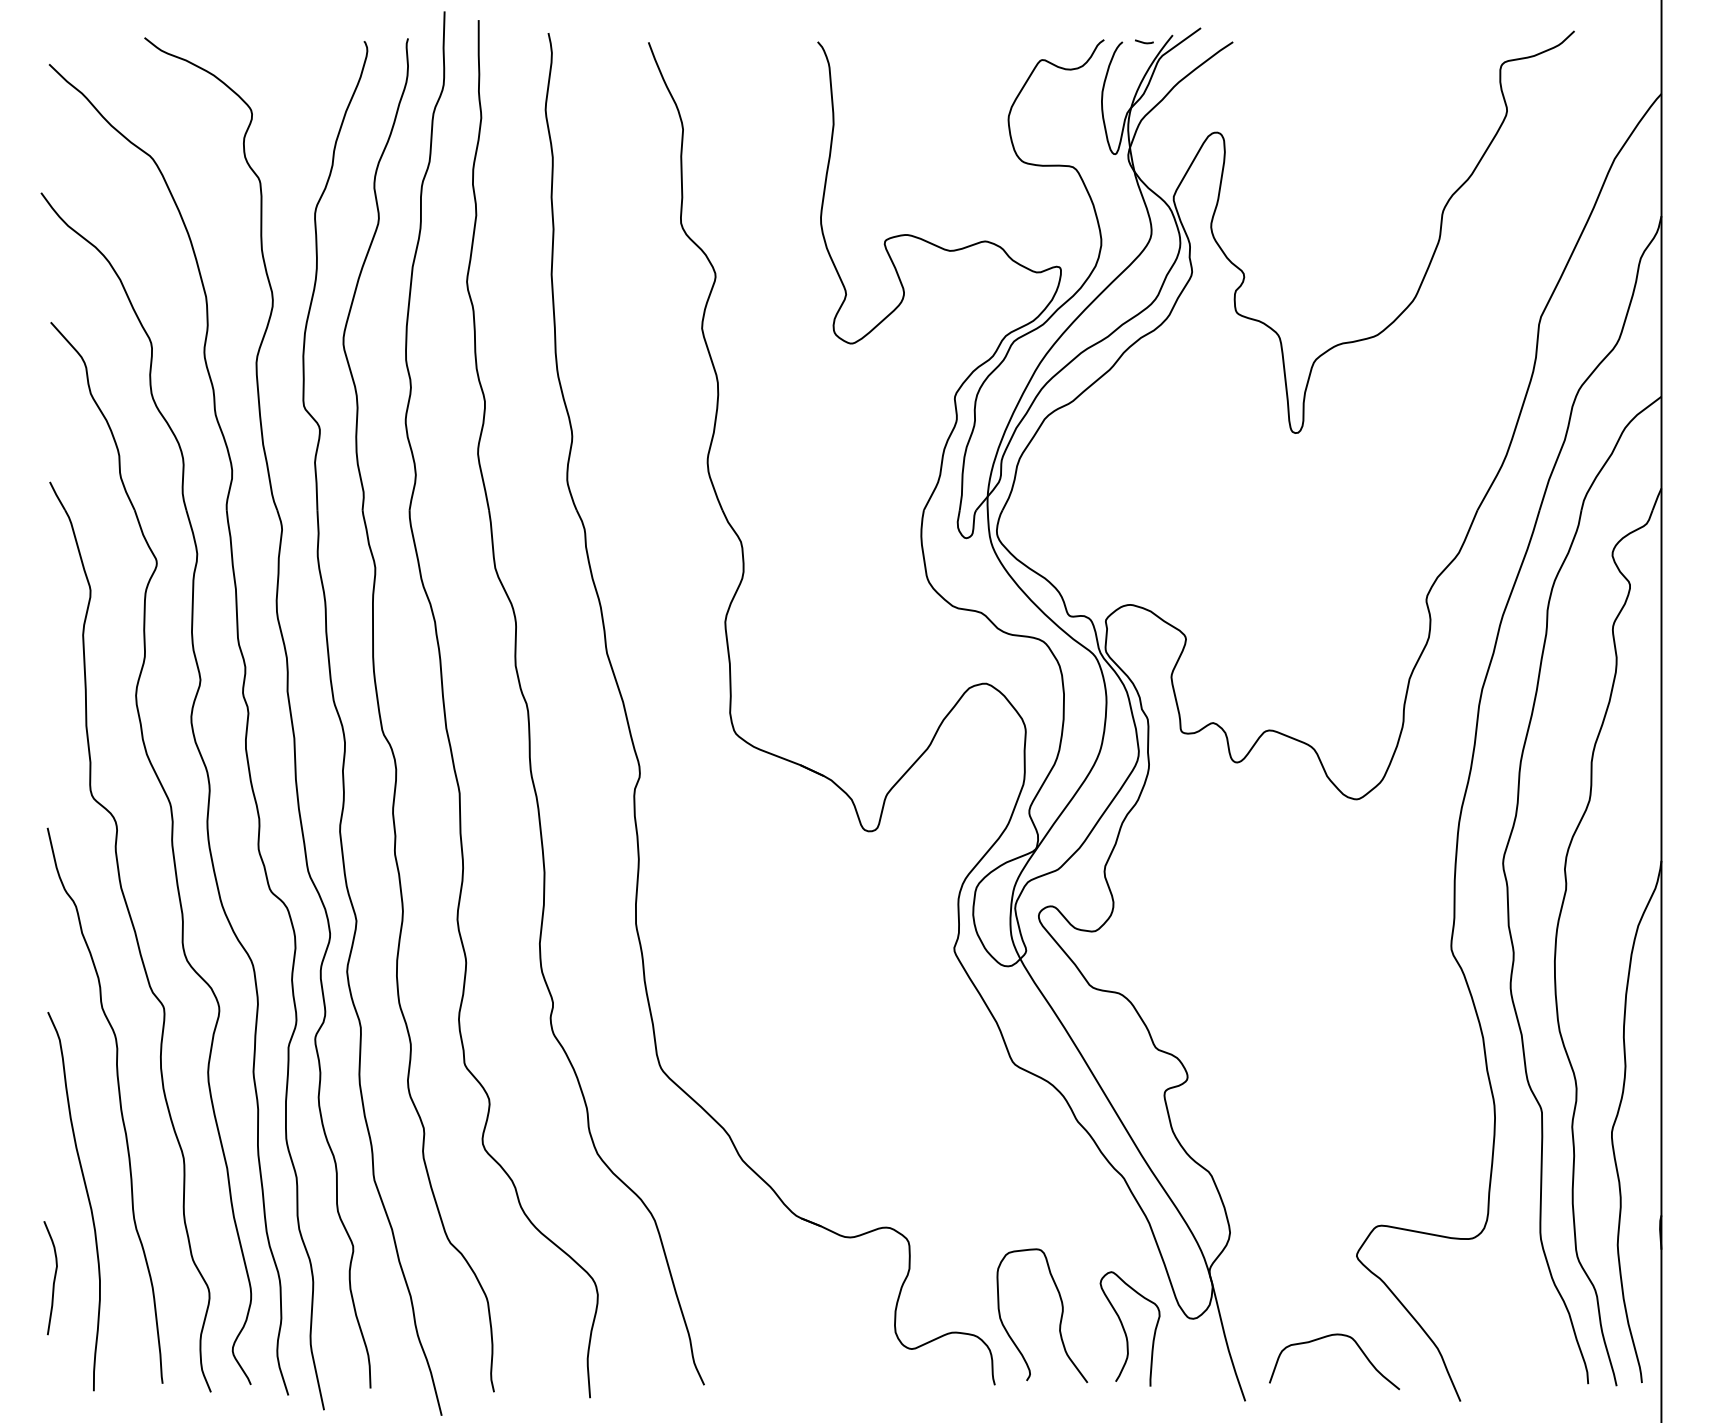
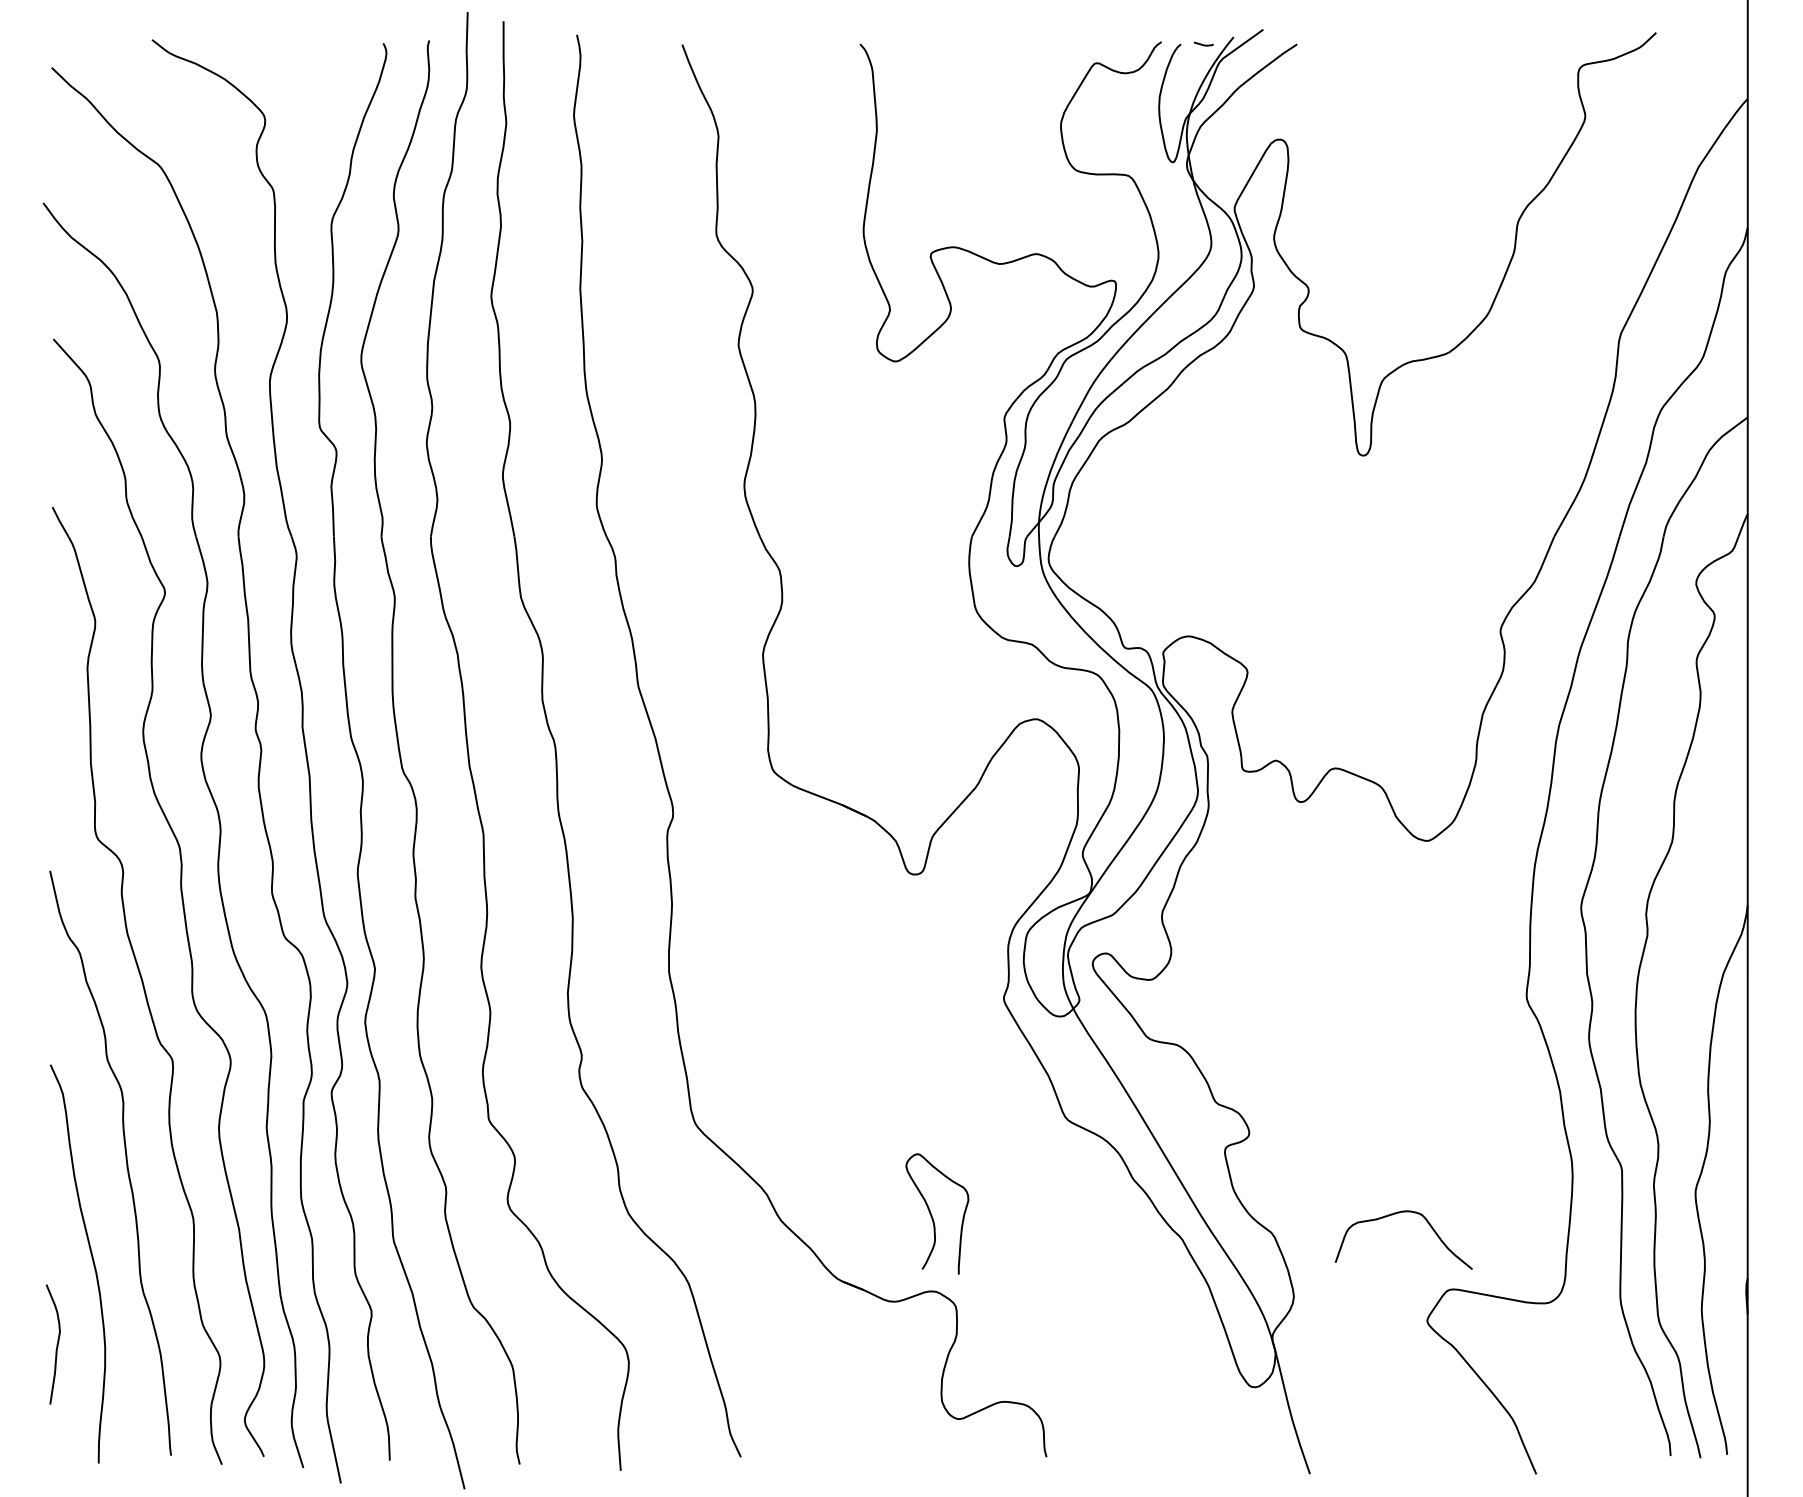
curve: (1060, 1317) -> (1115, 1385), removed
curve: (1125, 1330) -> (932, 1215), moved
curve: (1327, 1337) -> (1396, 1214), moved

